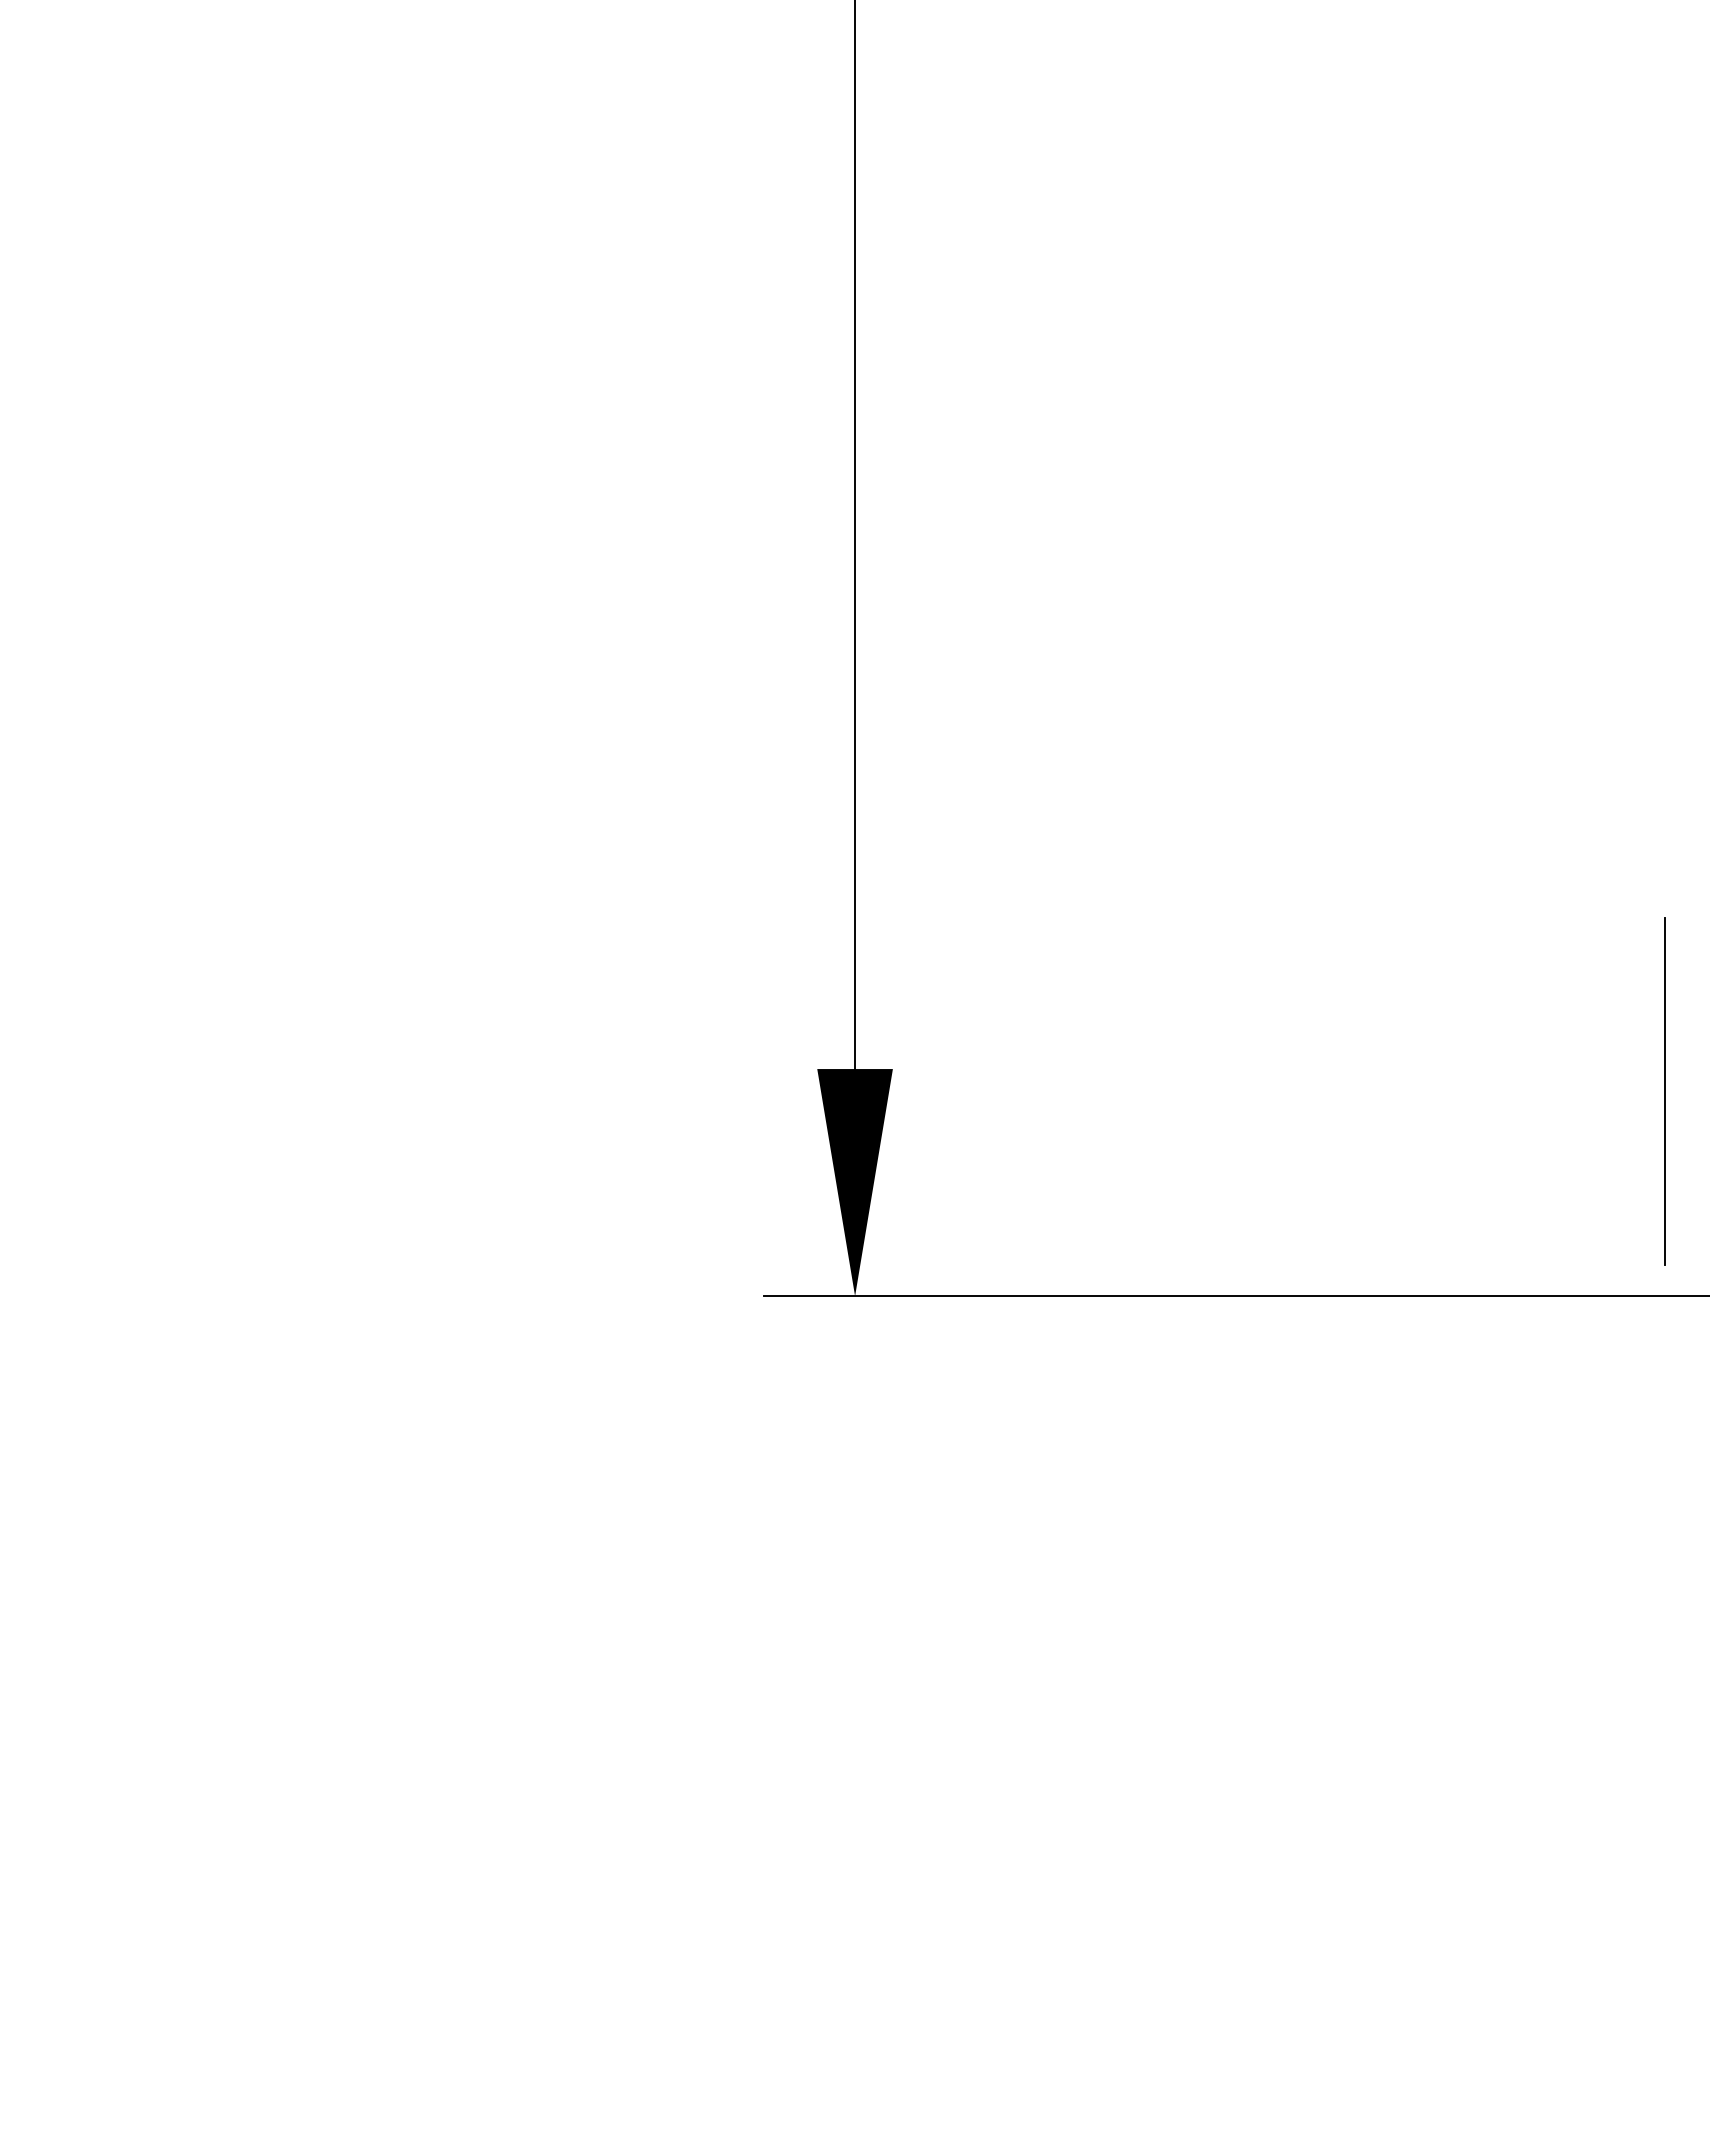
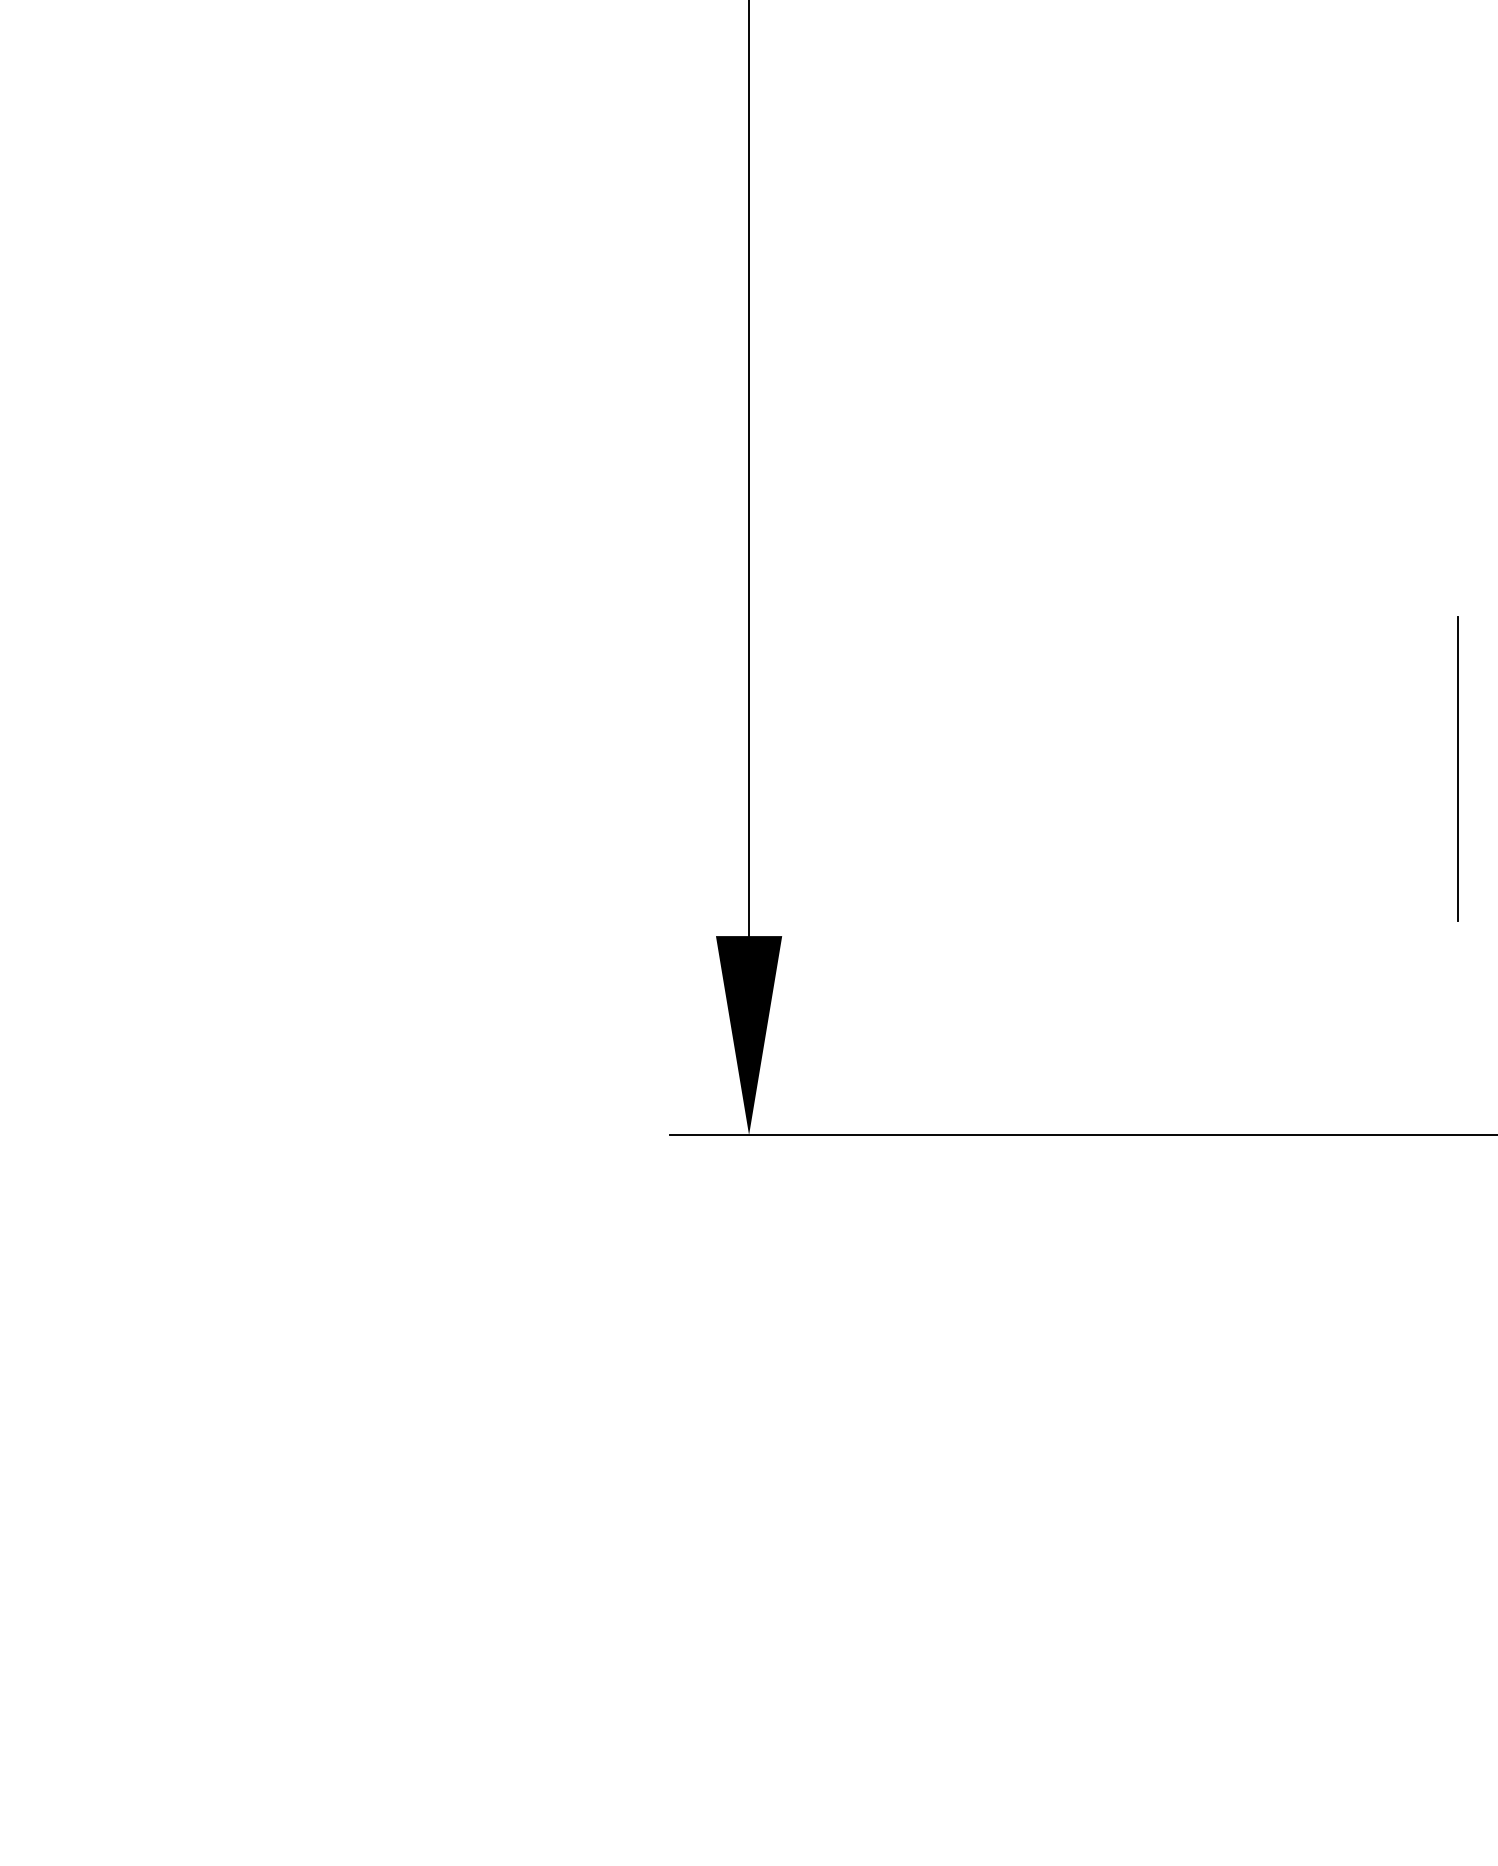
line: (1664, 1091) -> (1458, 769), moved

